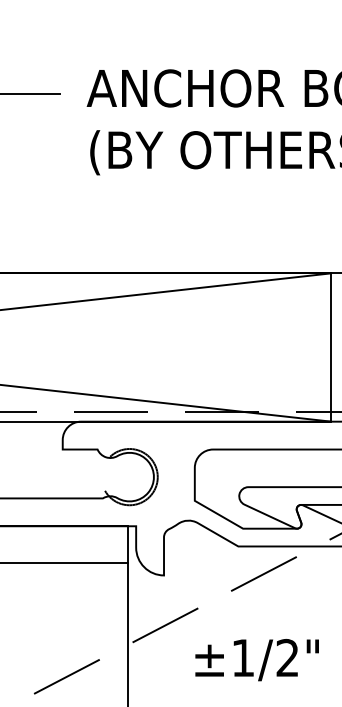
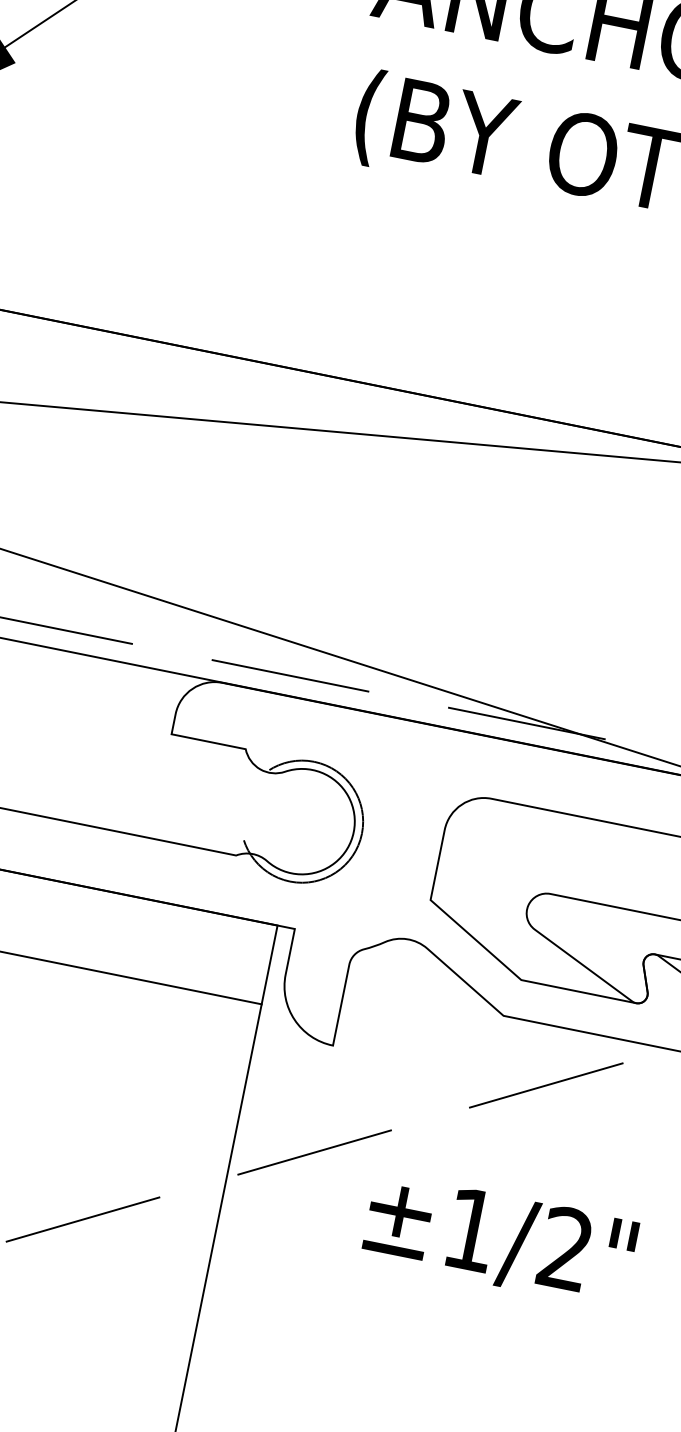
text: (256, 660) -> (498, 1240), moved

